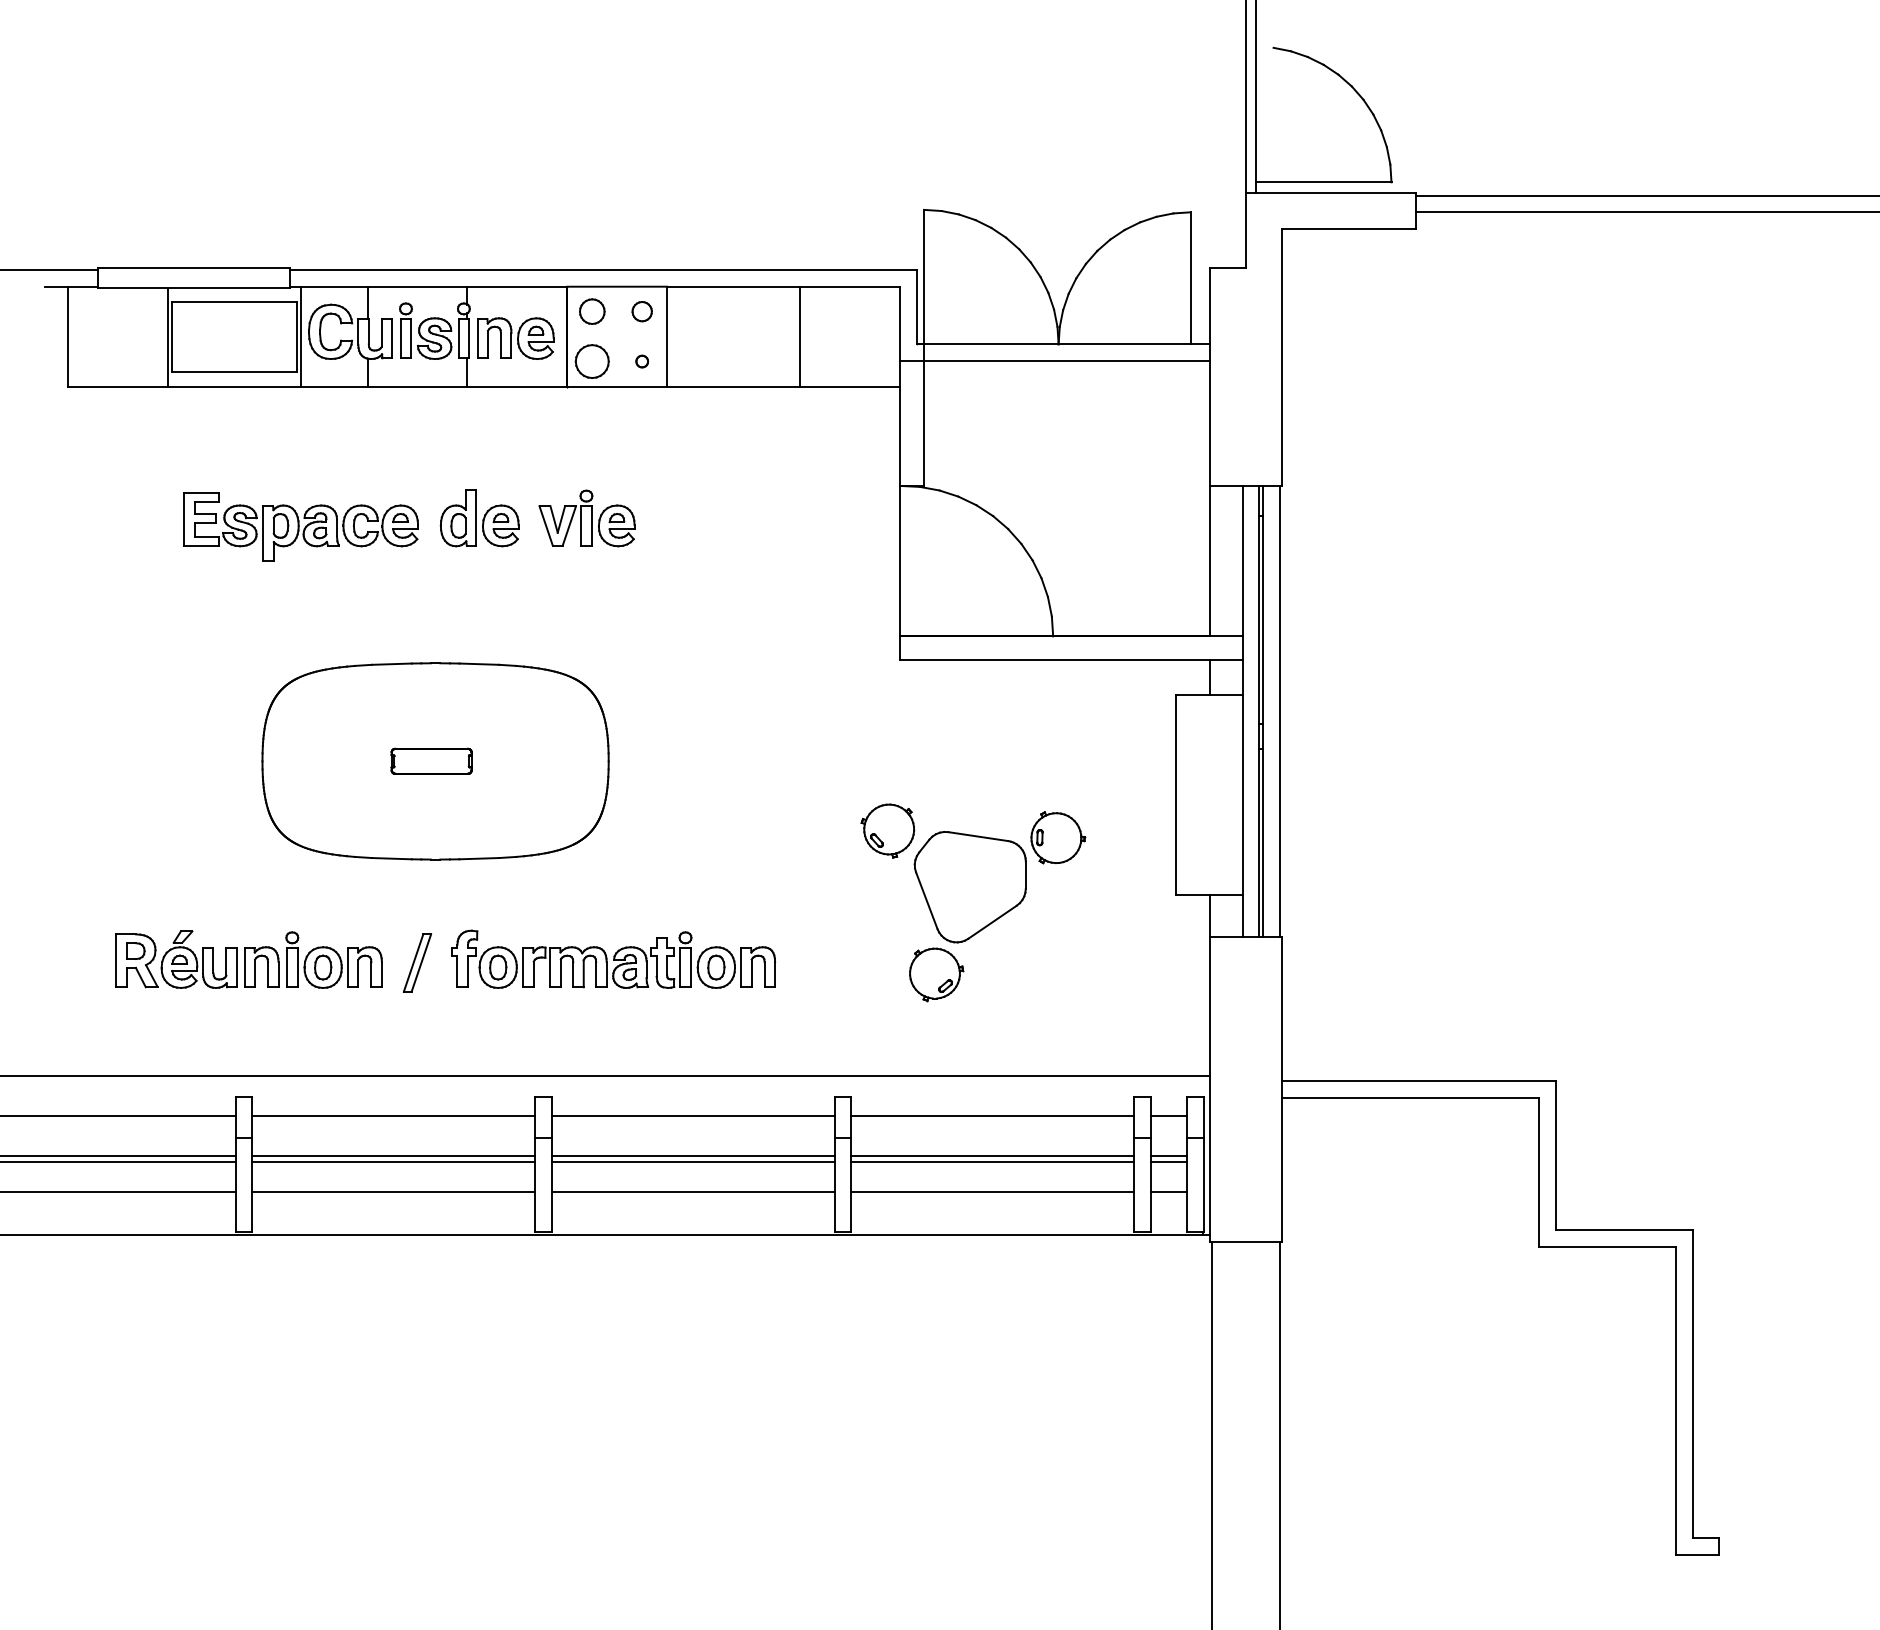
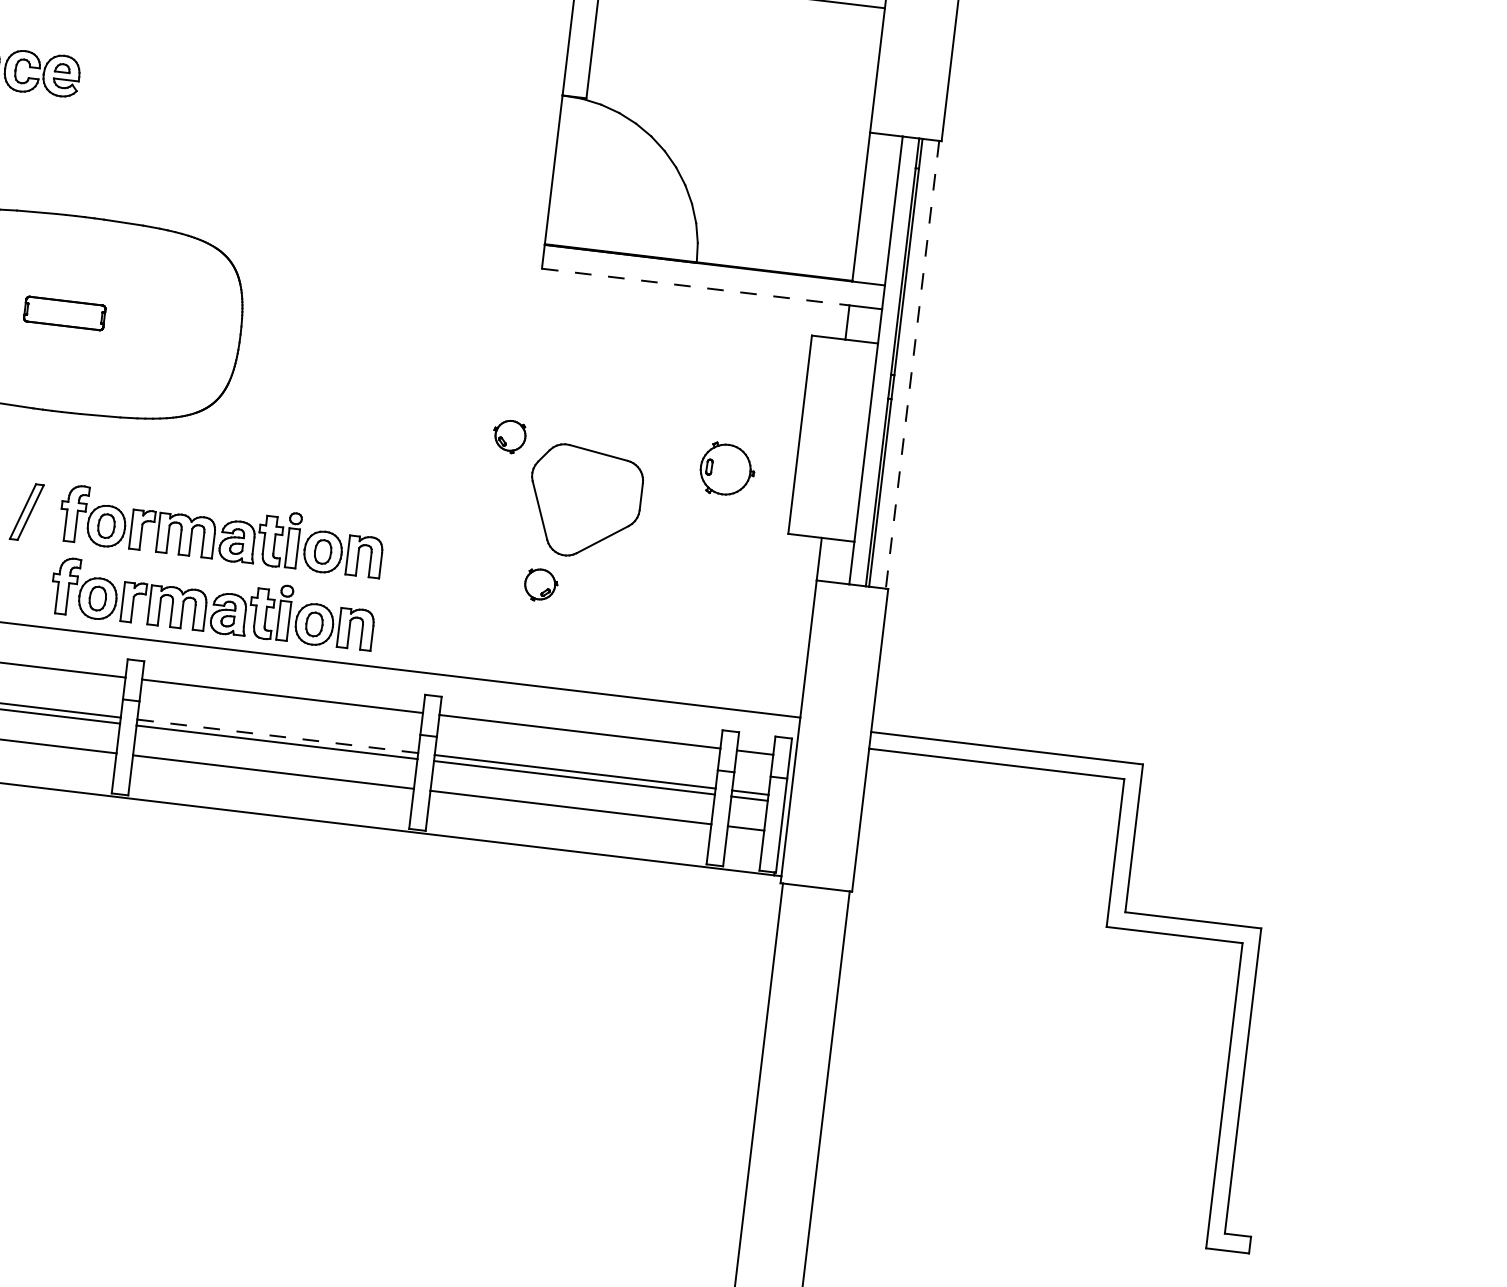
part: (479, 518) -> (141, 77), removed
part: (586, 518) -> (247, 90), removed
line: (1055, 660) -> (696, 287), solid -> dashed
line: (1279, 712) -> (912, 365), solid -> dashed
part: (887, 830) -> (509, 436), size x0.6
part: (1058, 837) -> (727, 469), moved
part: (936, 974) -> (540, 584), size x0.6
part: (613, 1031) -> (213, 603), added
line: (692, 1156) -> (277, 736), solid -> dashed

